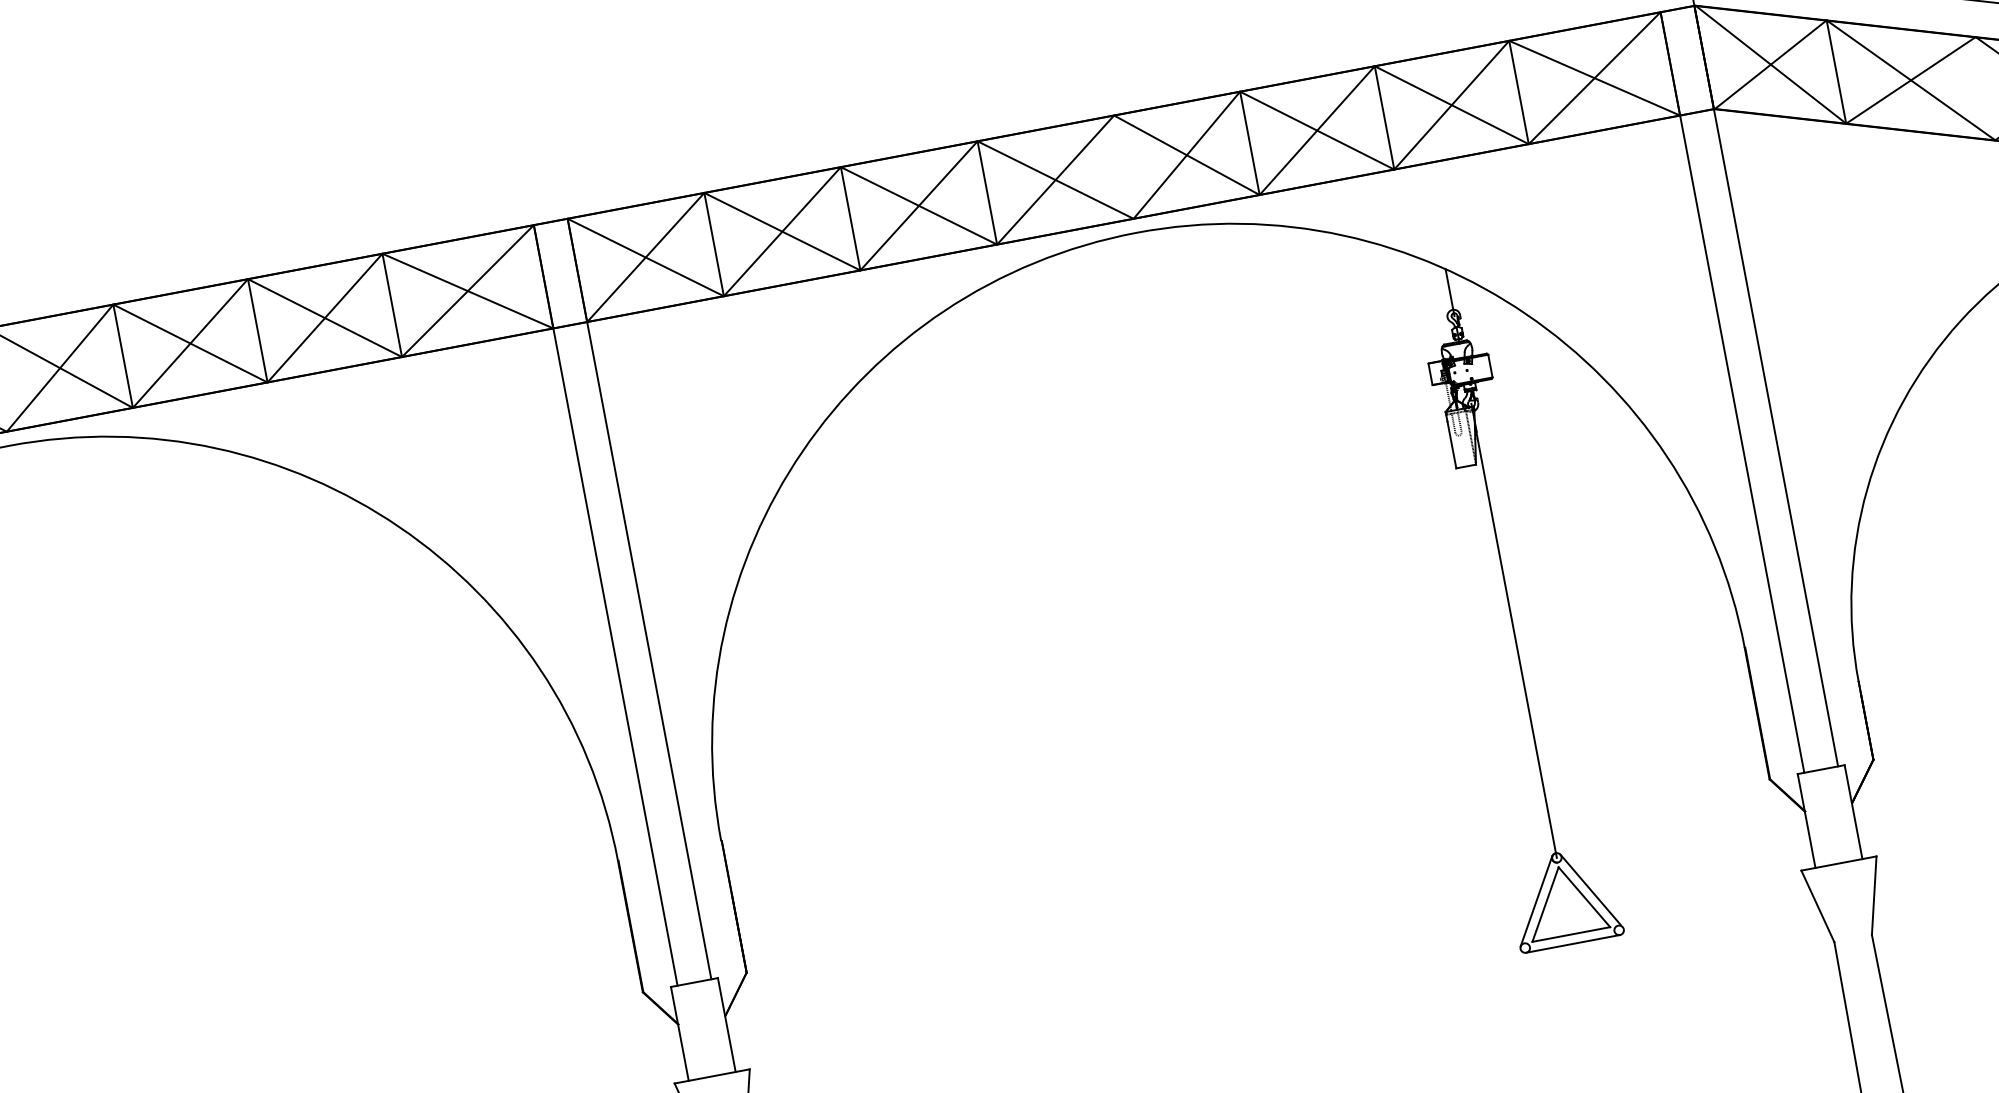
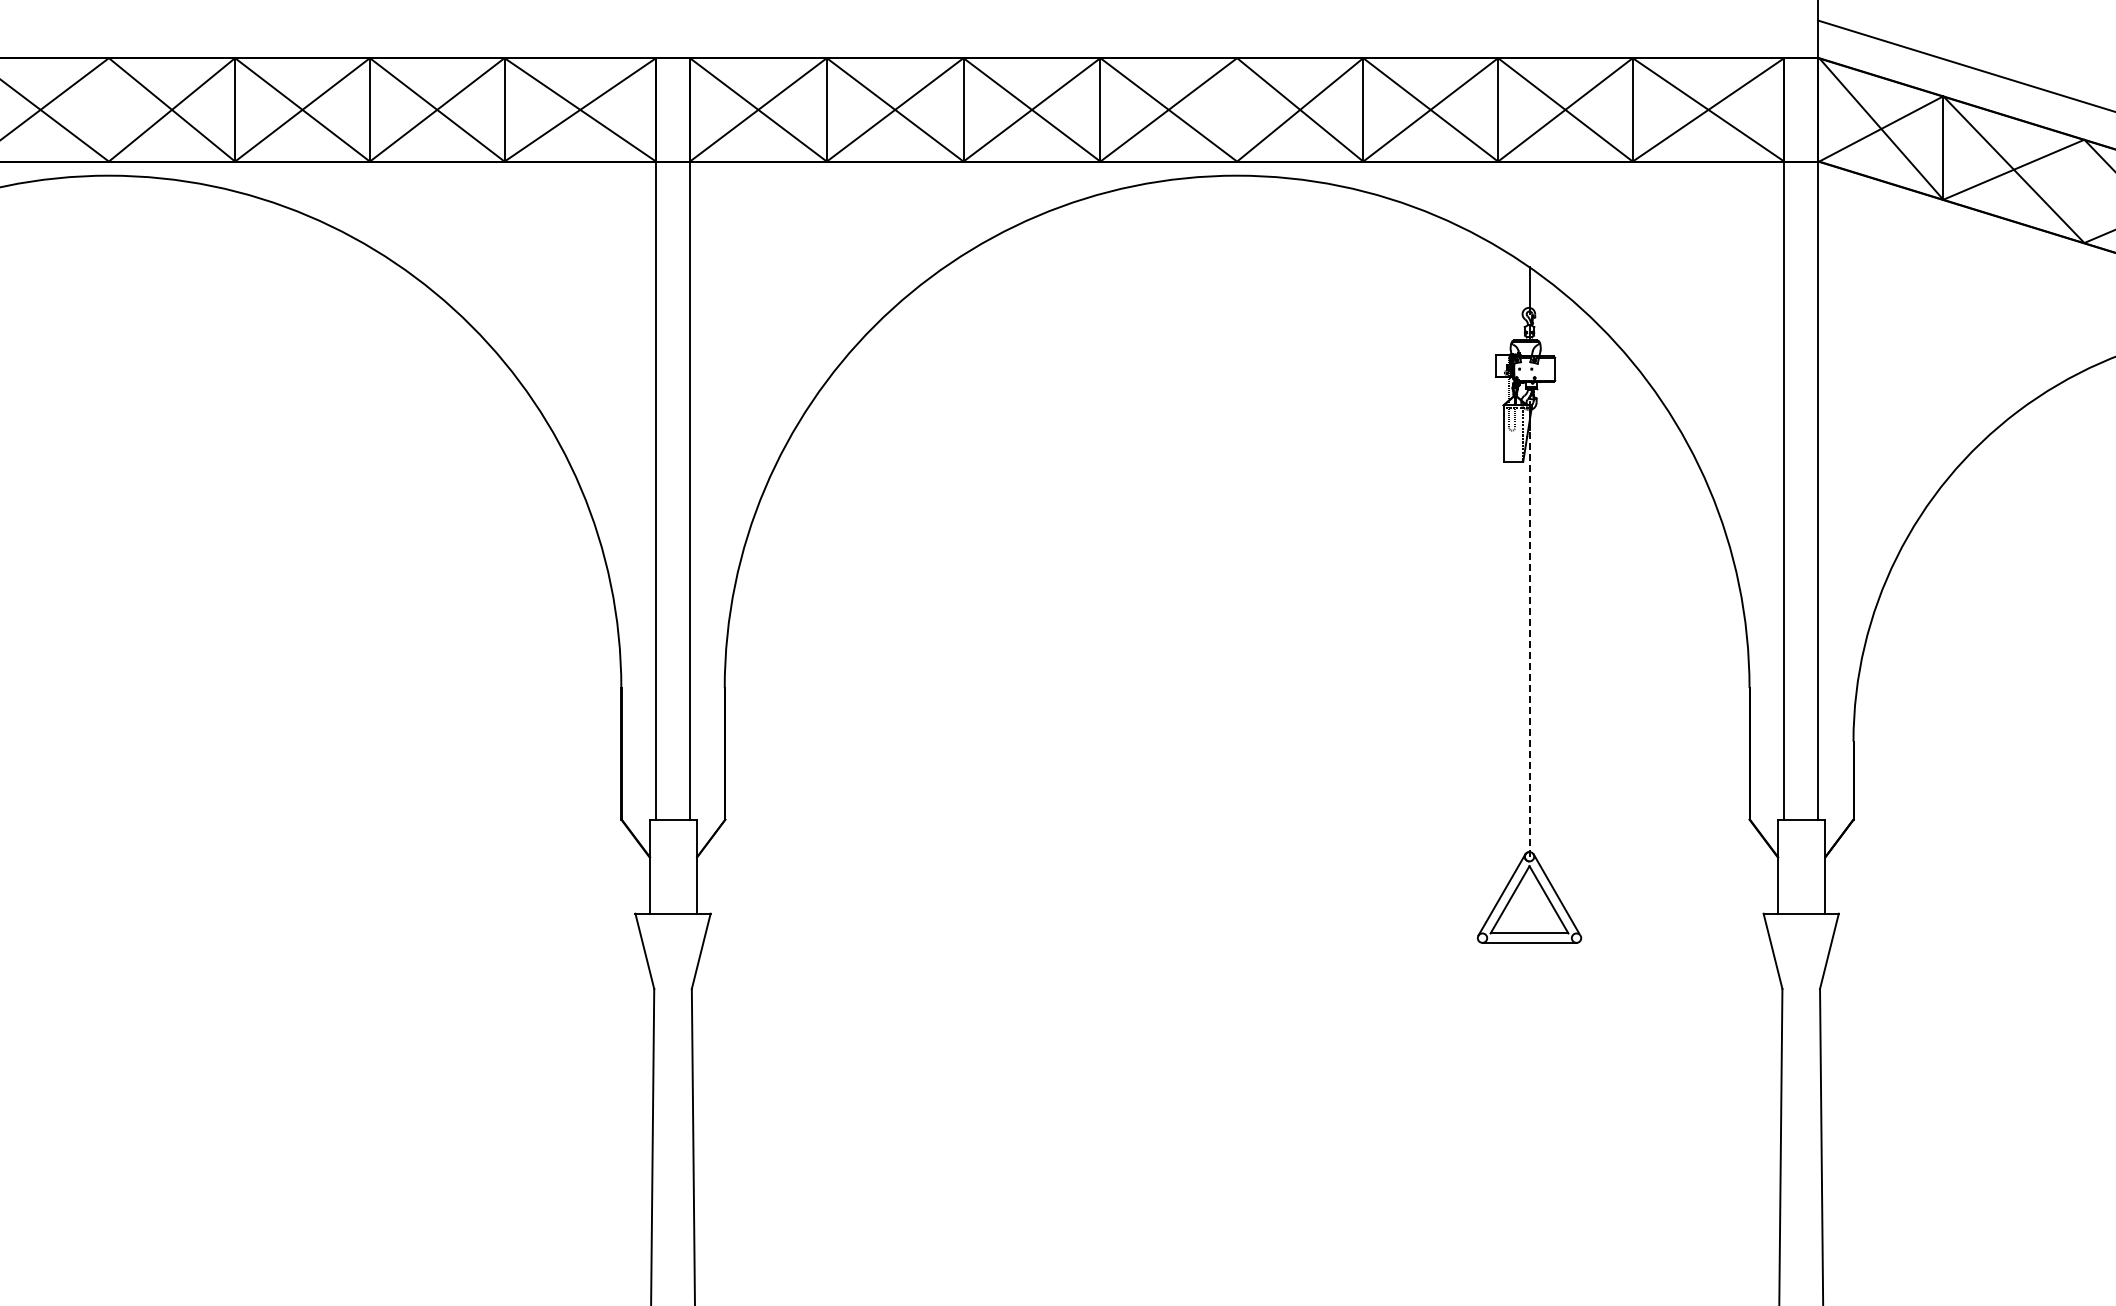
line: (1516, 641) -> (1529, 640), solid -> dashed

